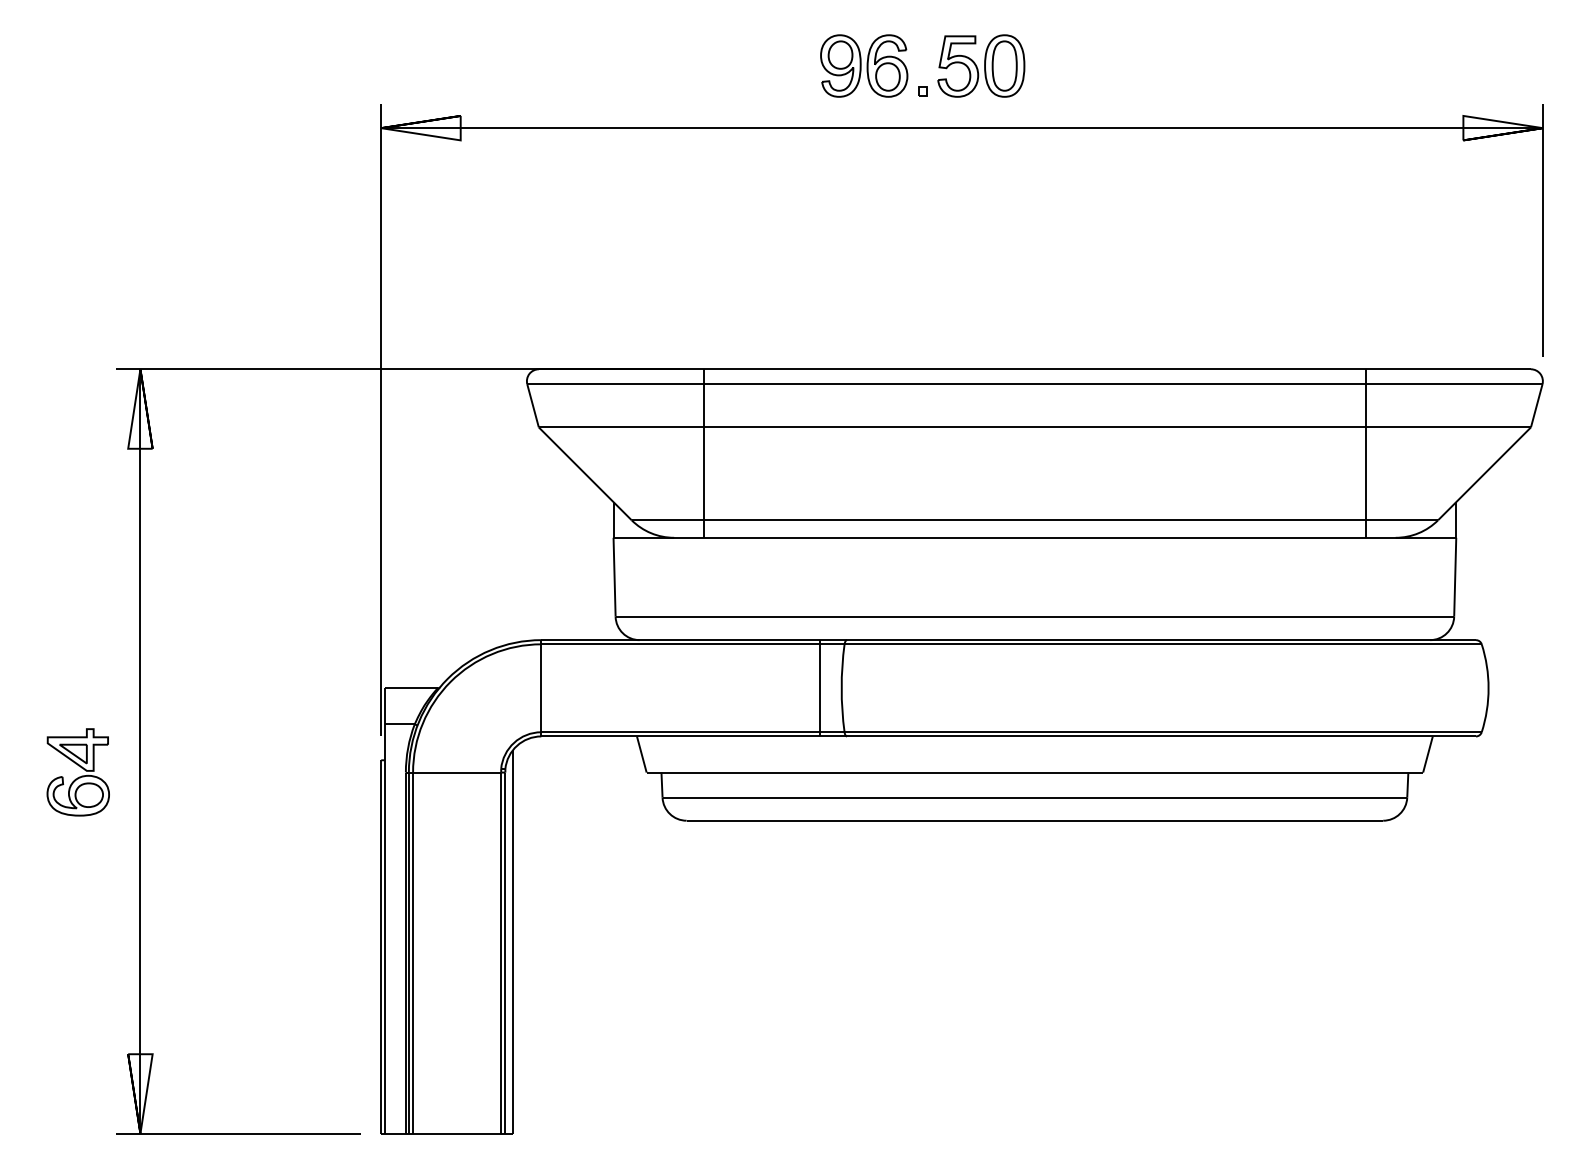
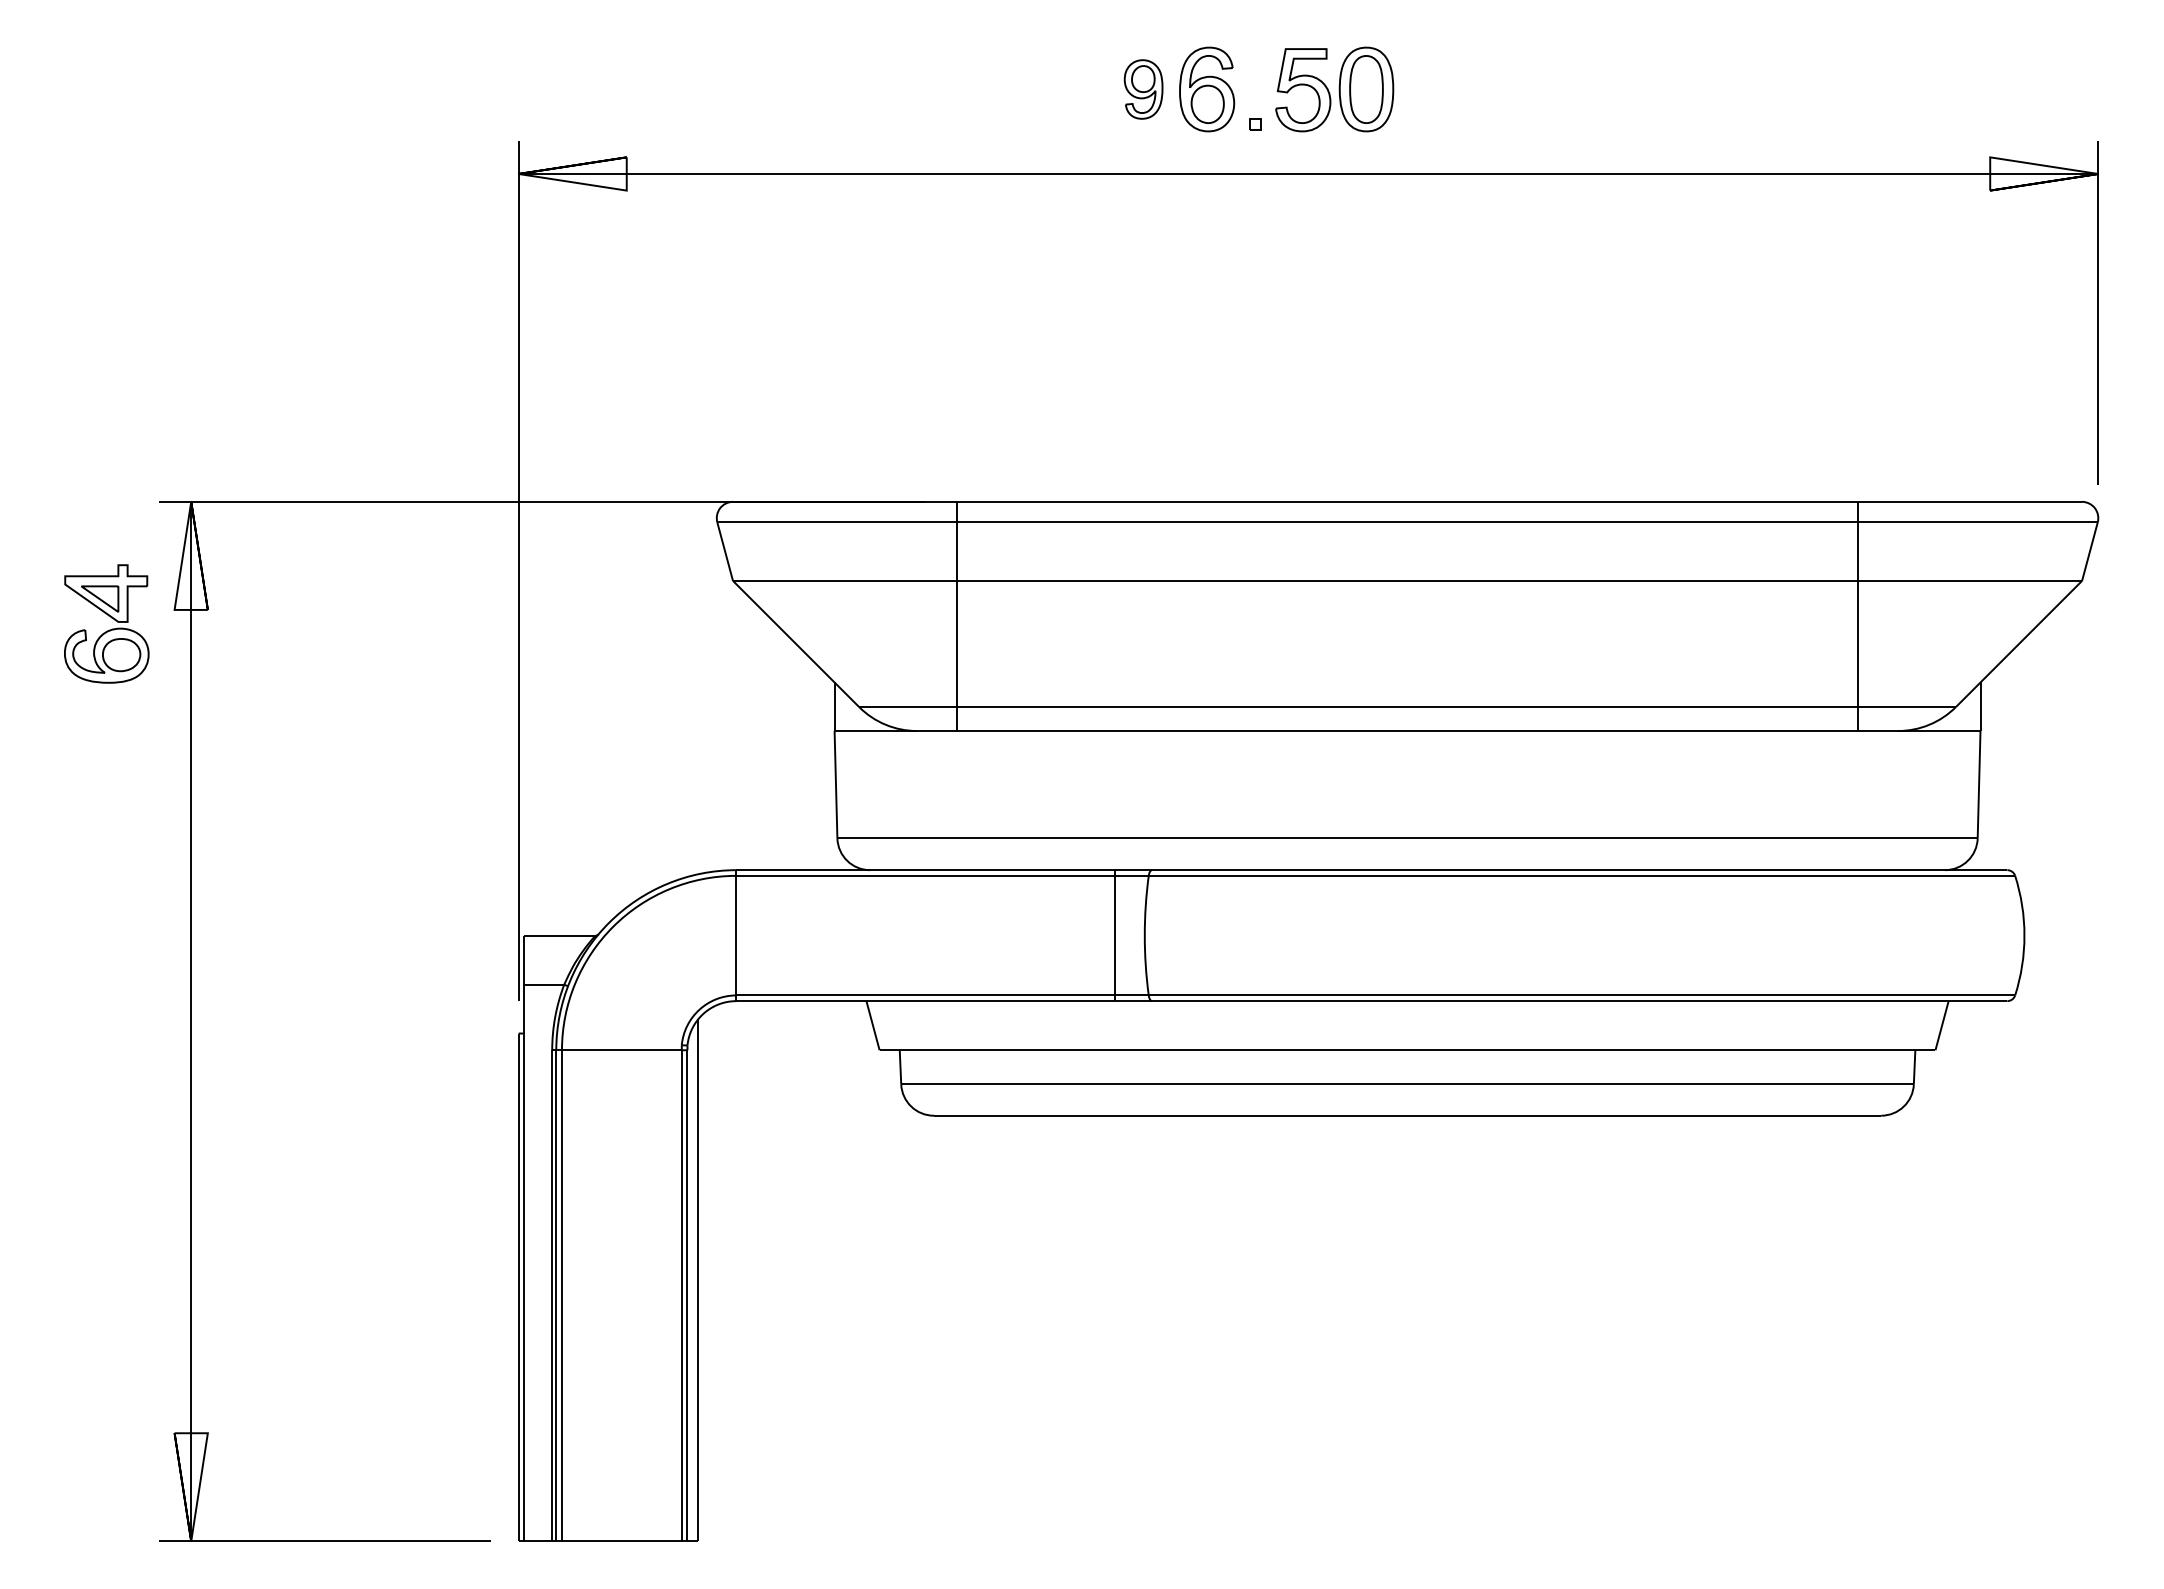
part: (840, 66) -> (1143, 89), size x0.7
part: (80, 776) -> (109, 629), moved

